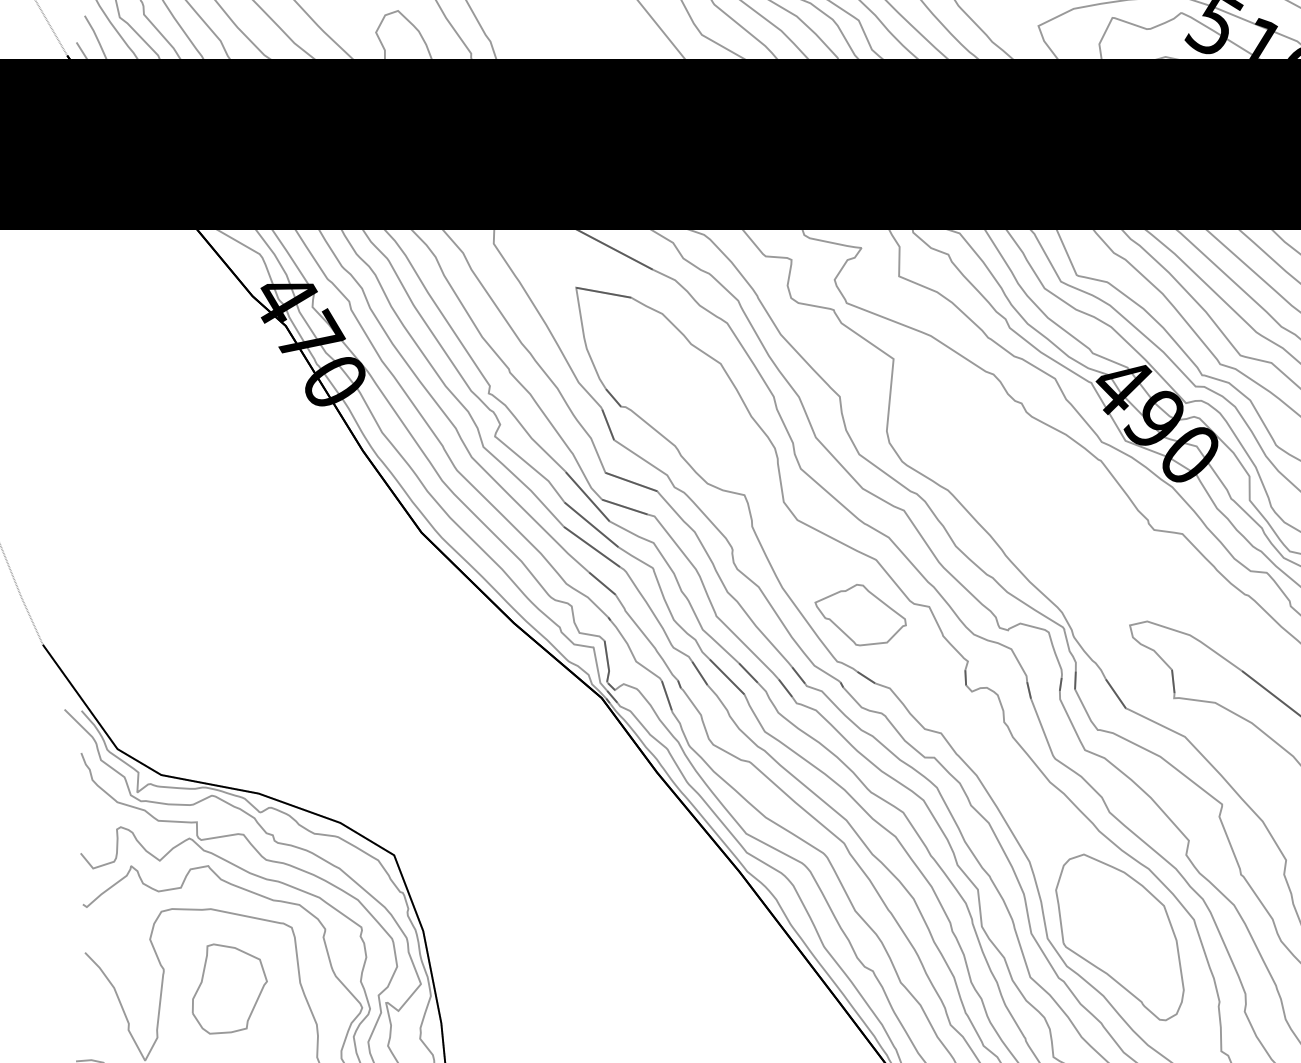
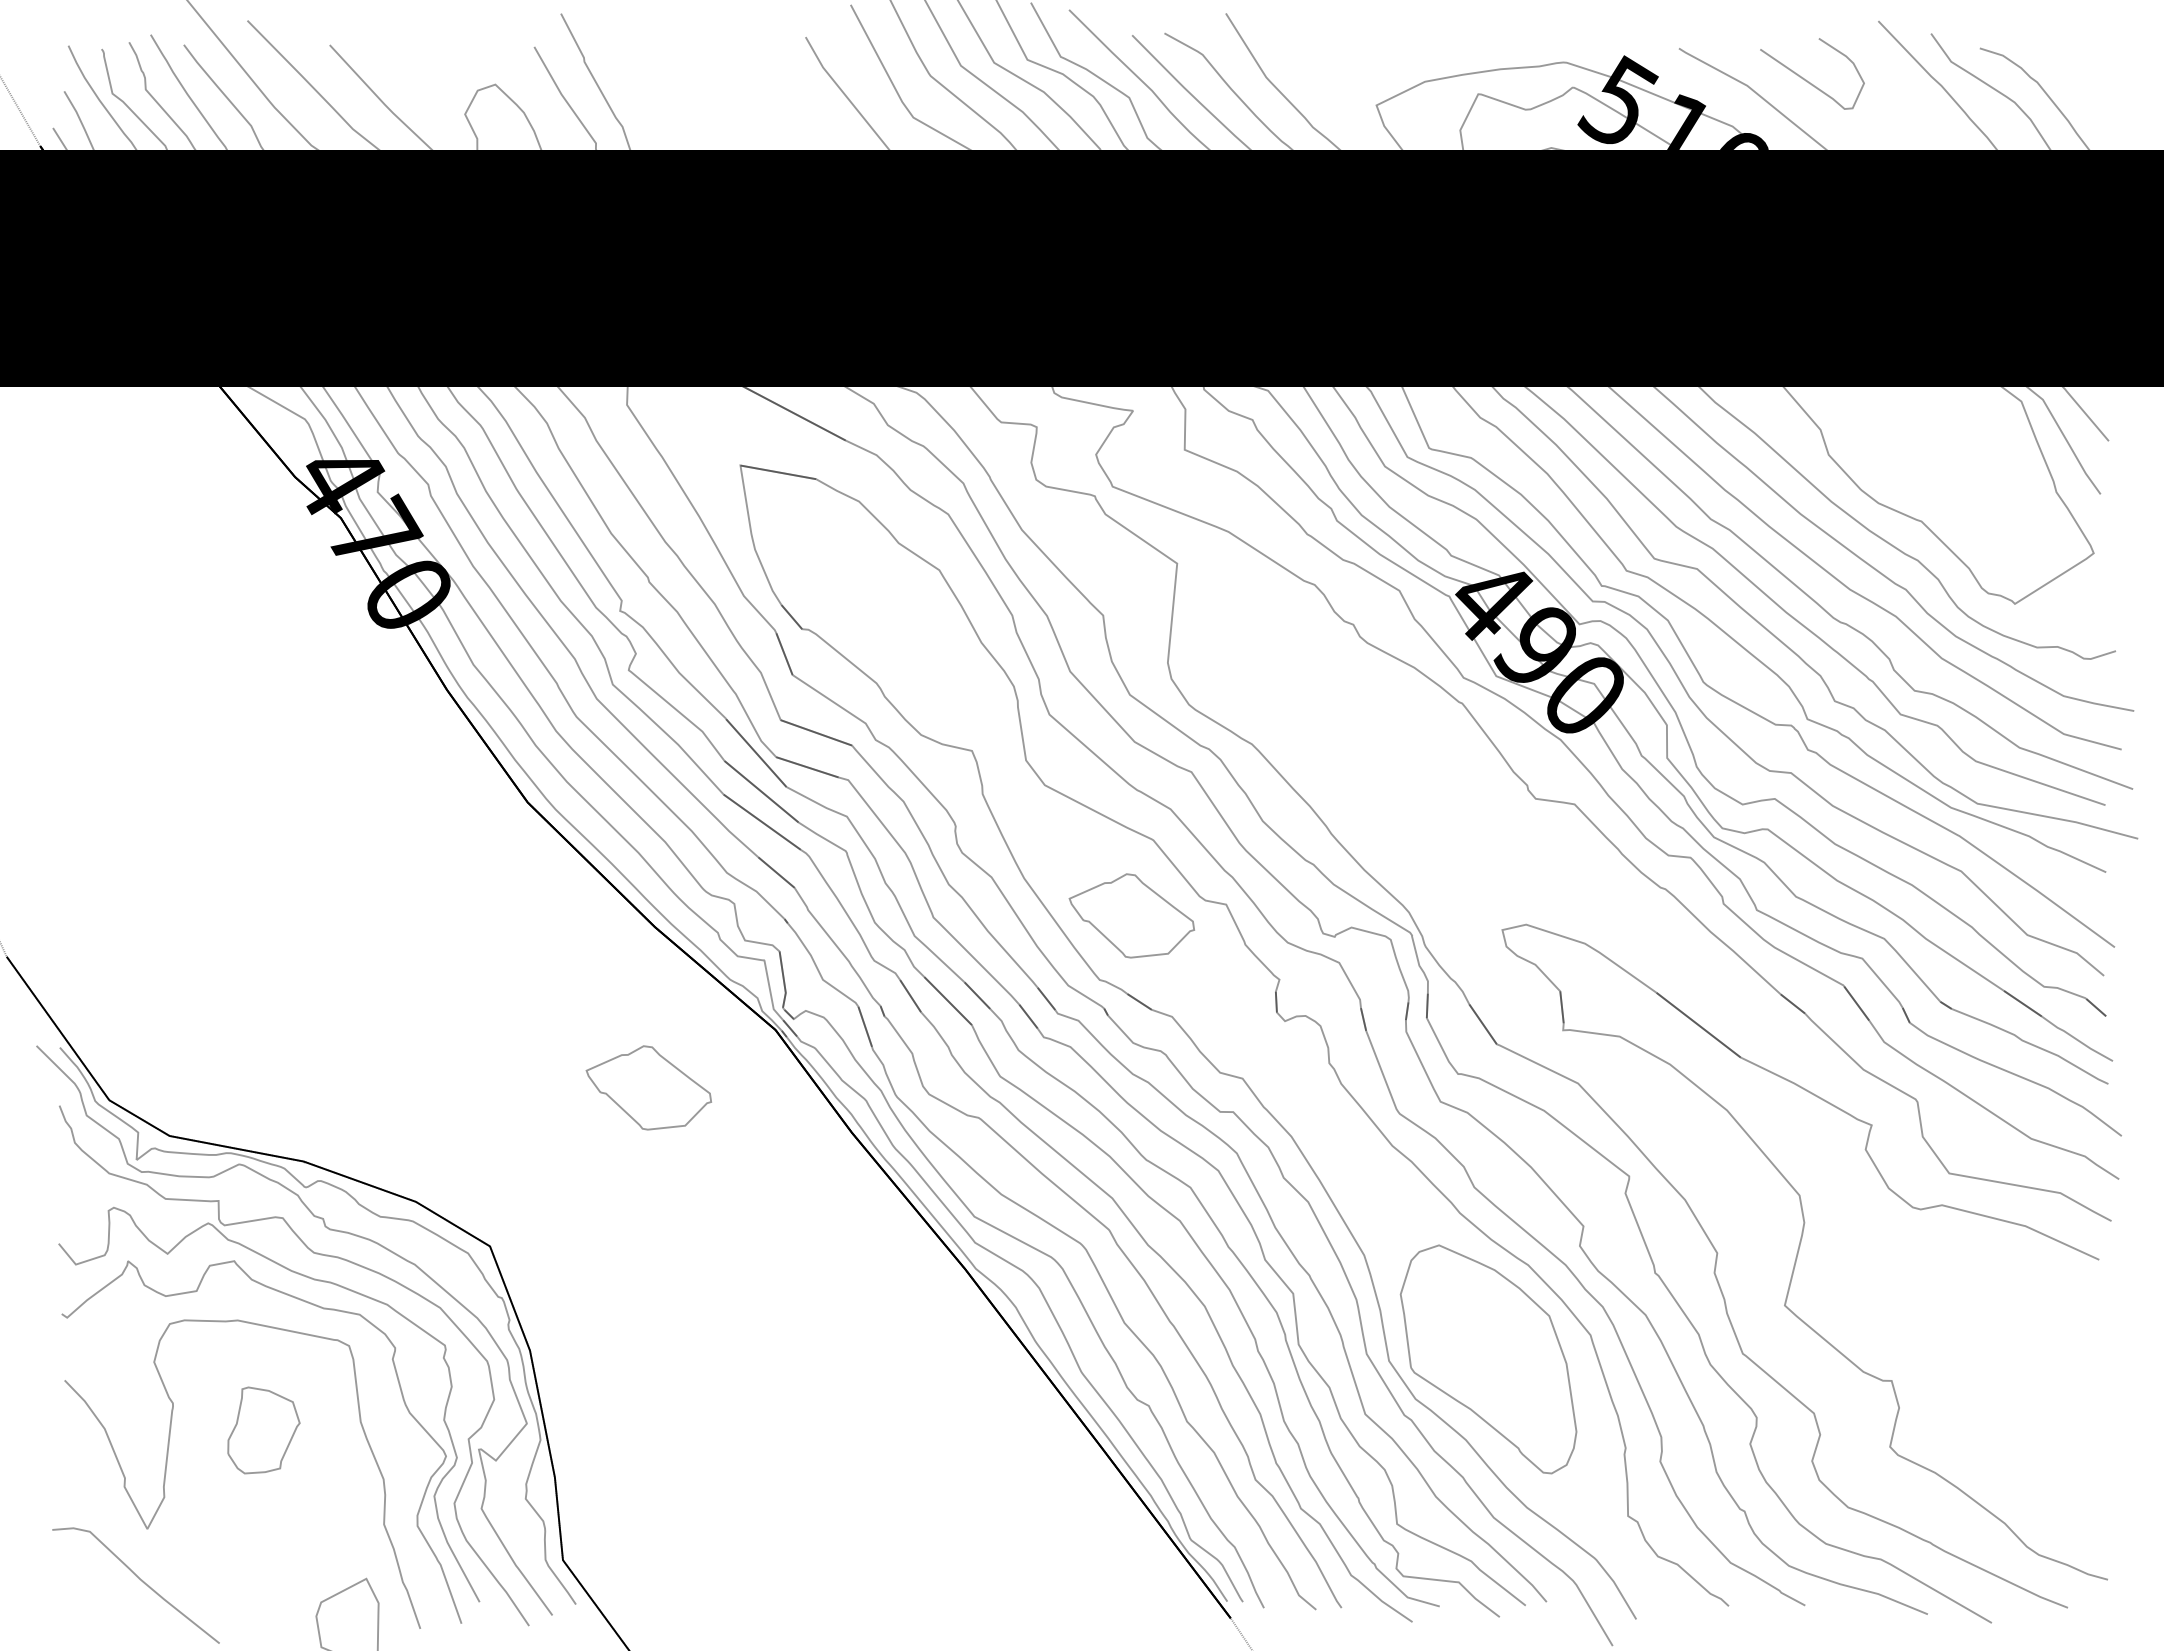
part: (509, 739) -> (648, 1087), added
part: (229, 989) -> (263, 1430), size x0.7

